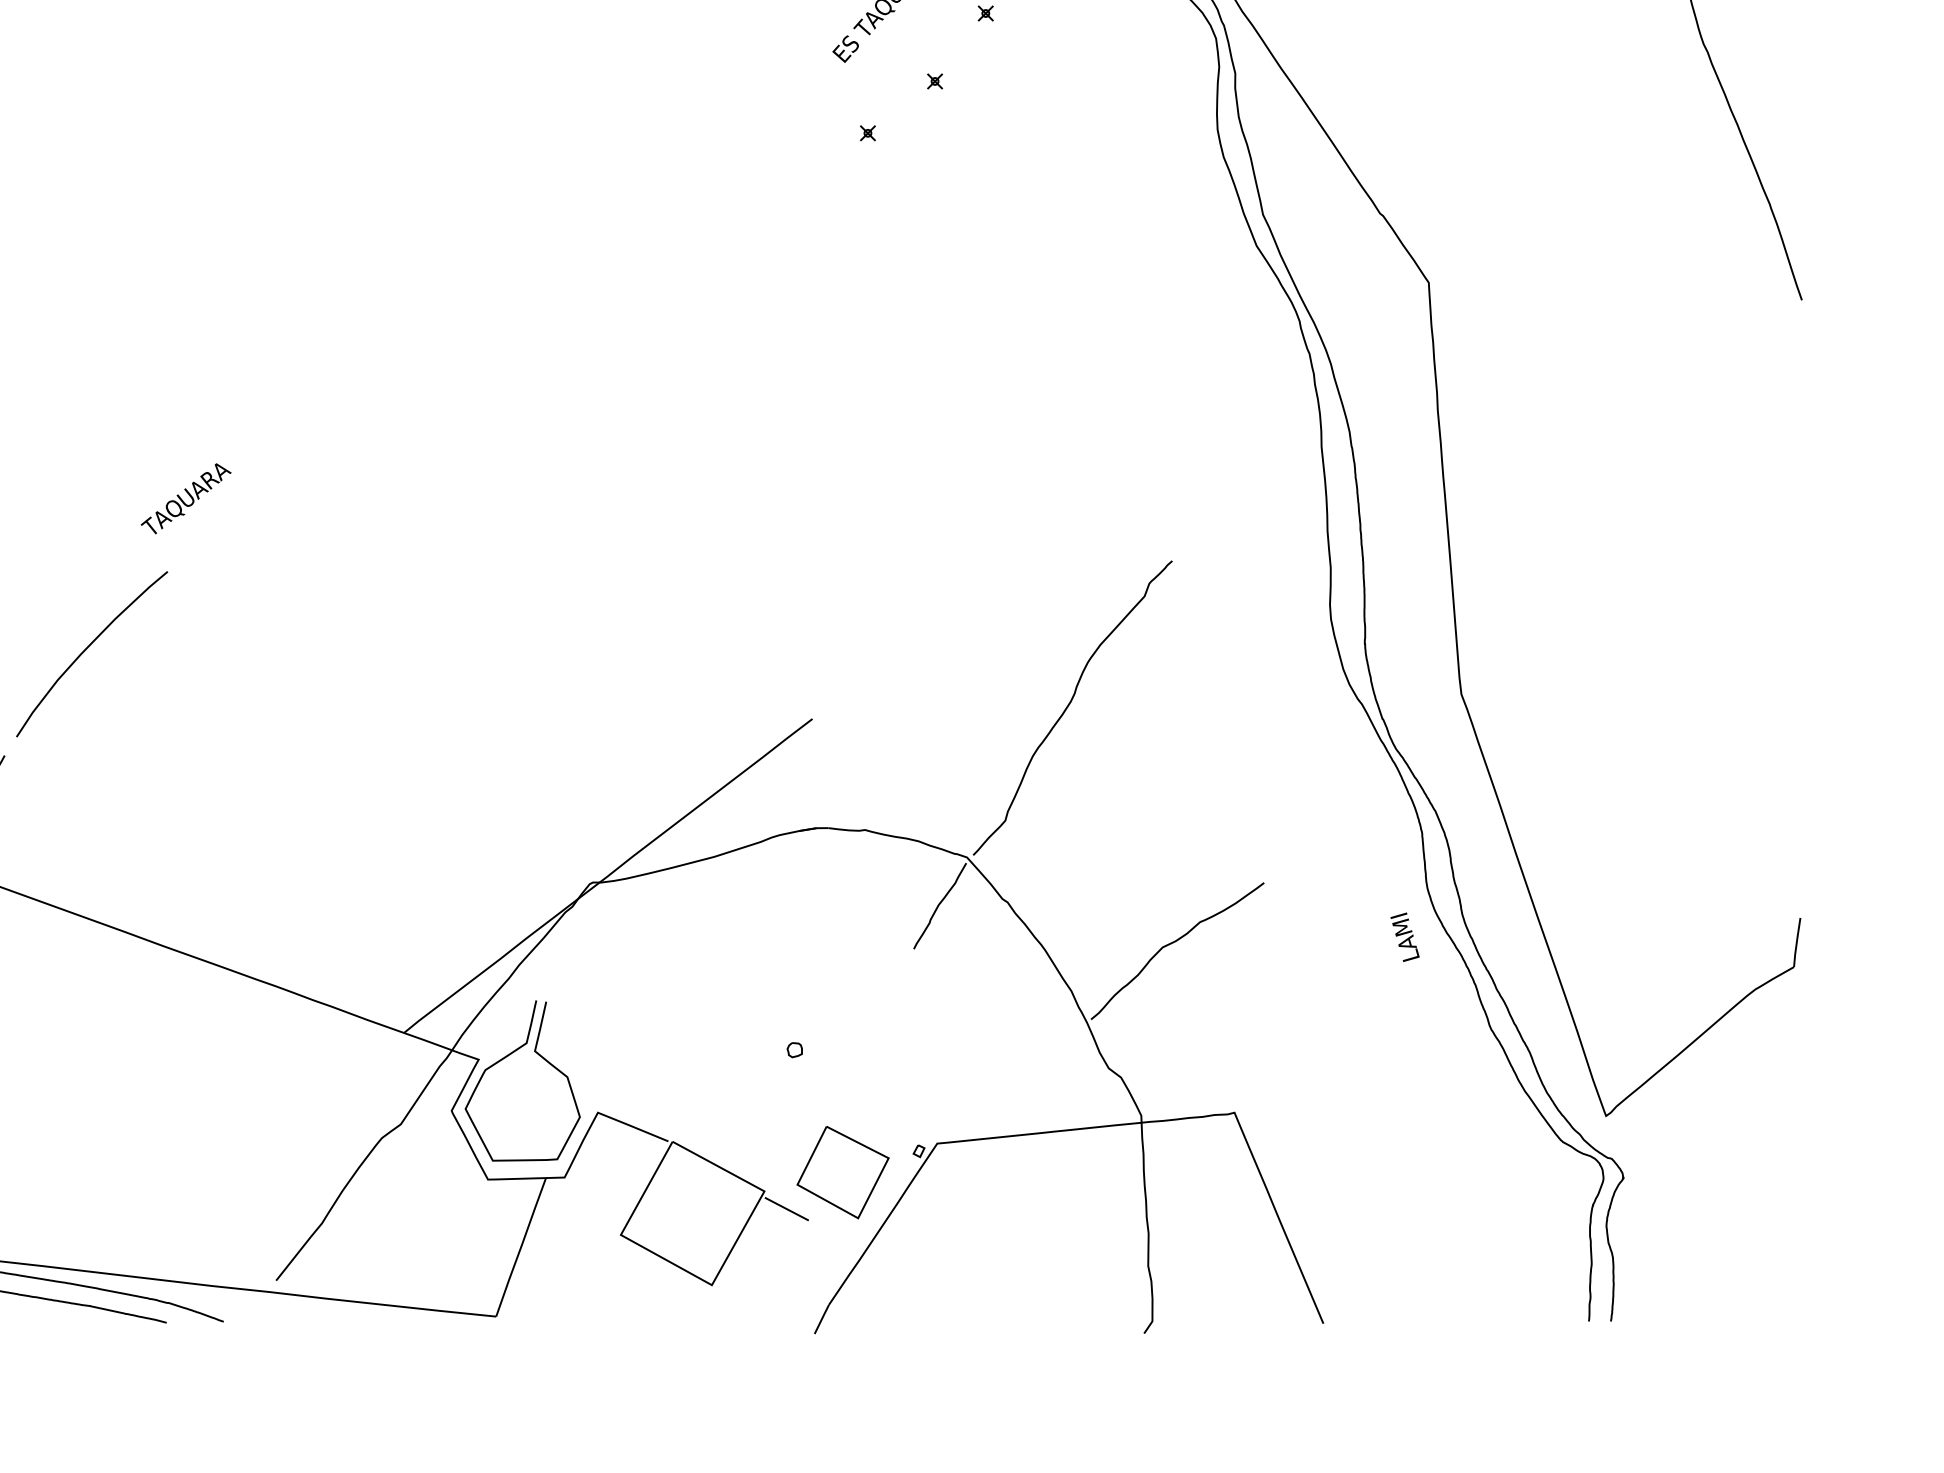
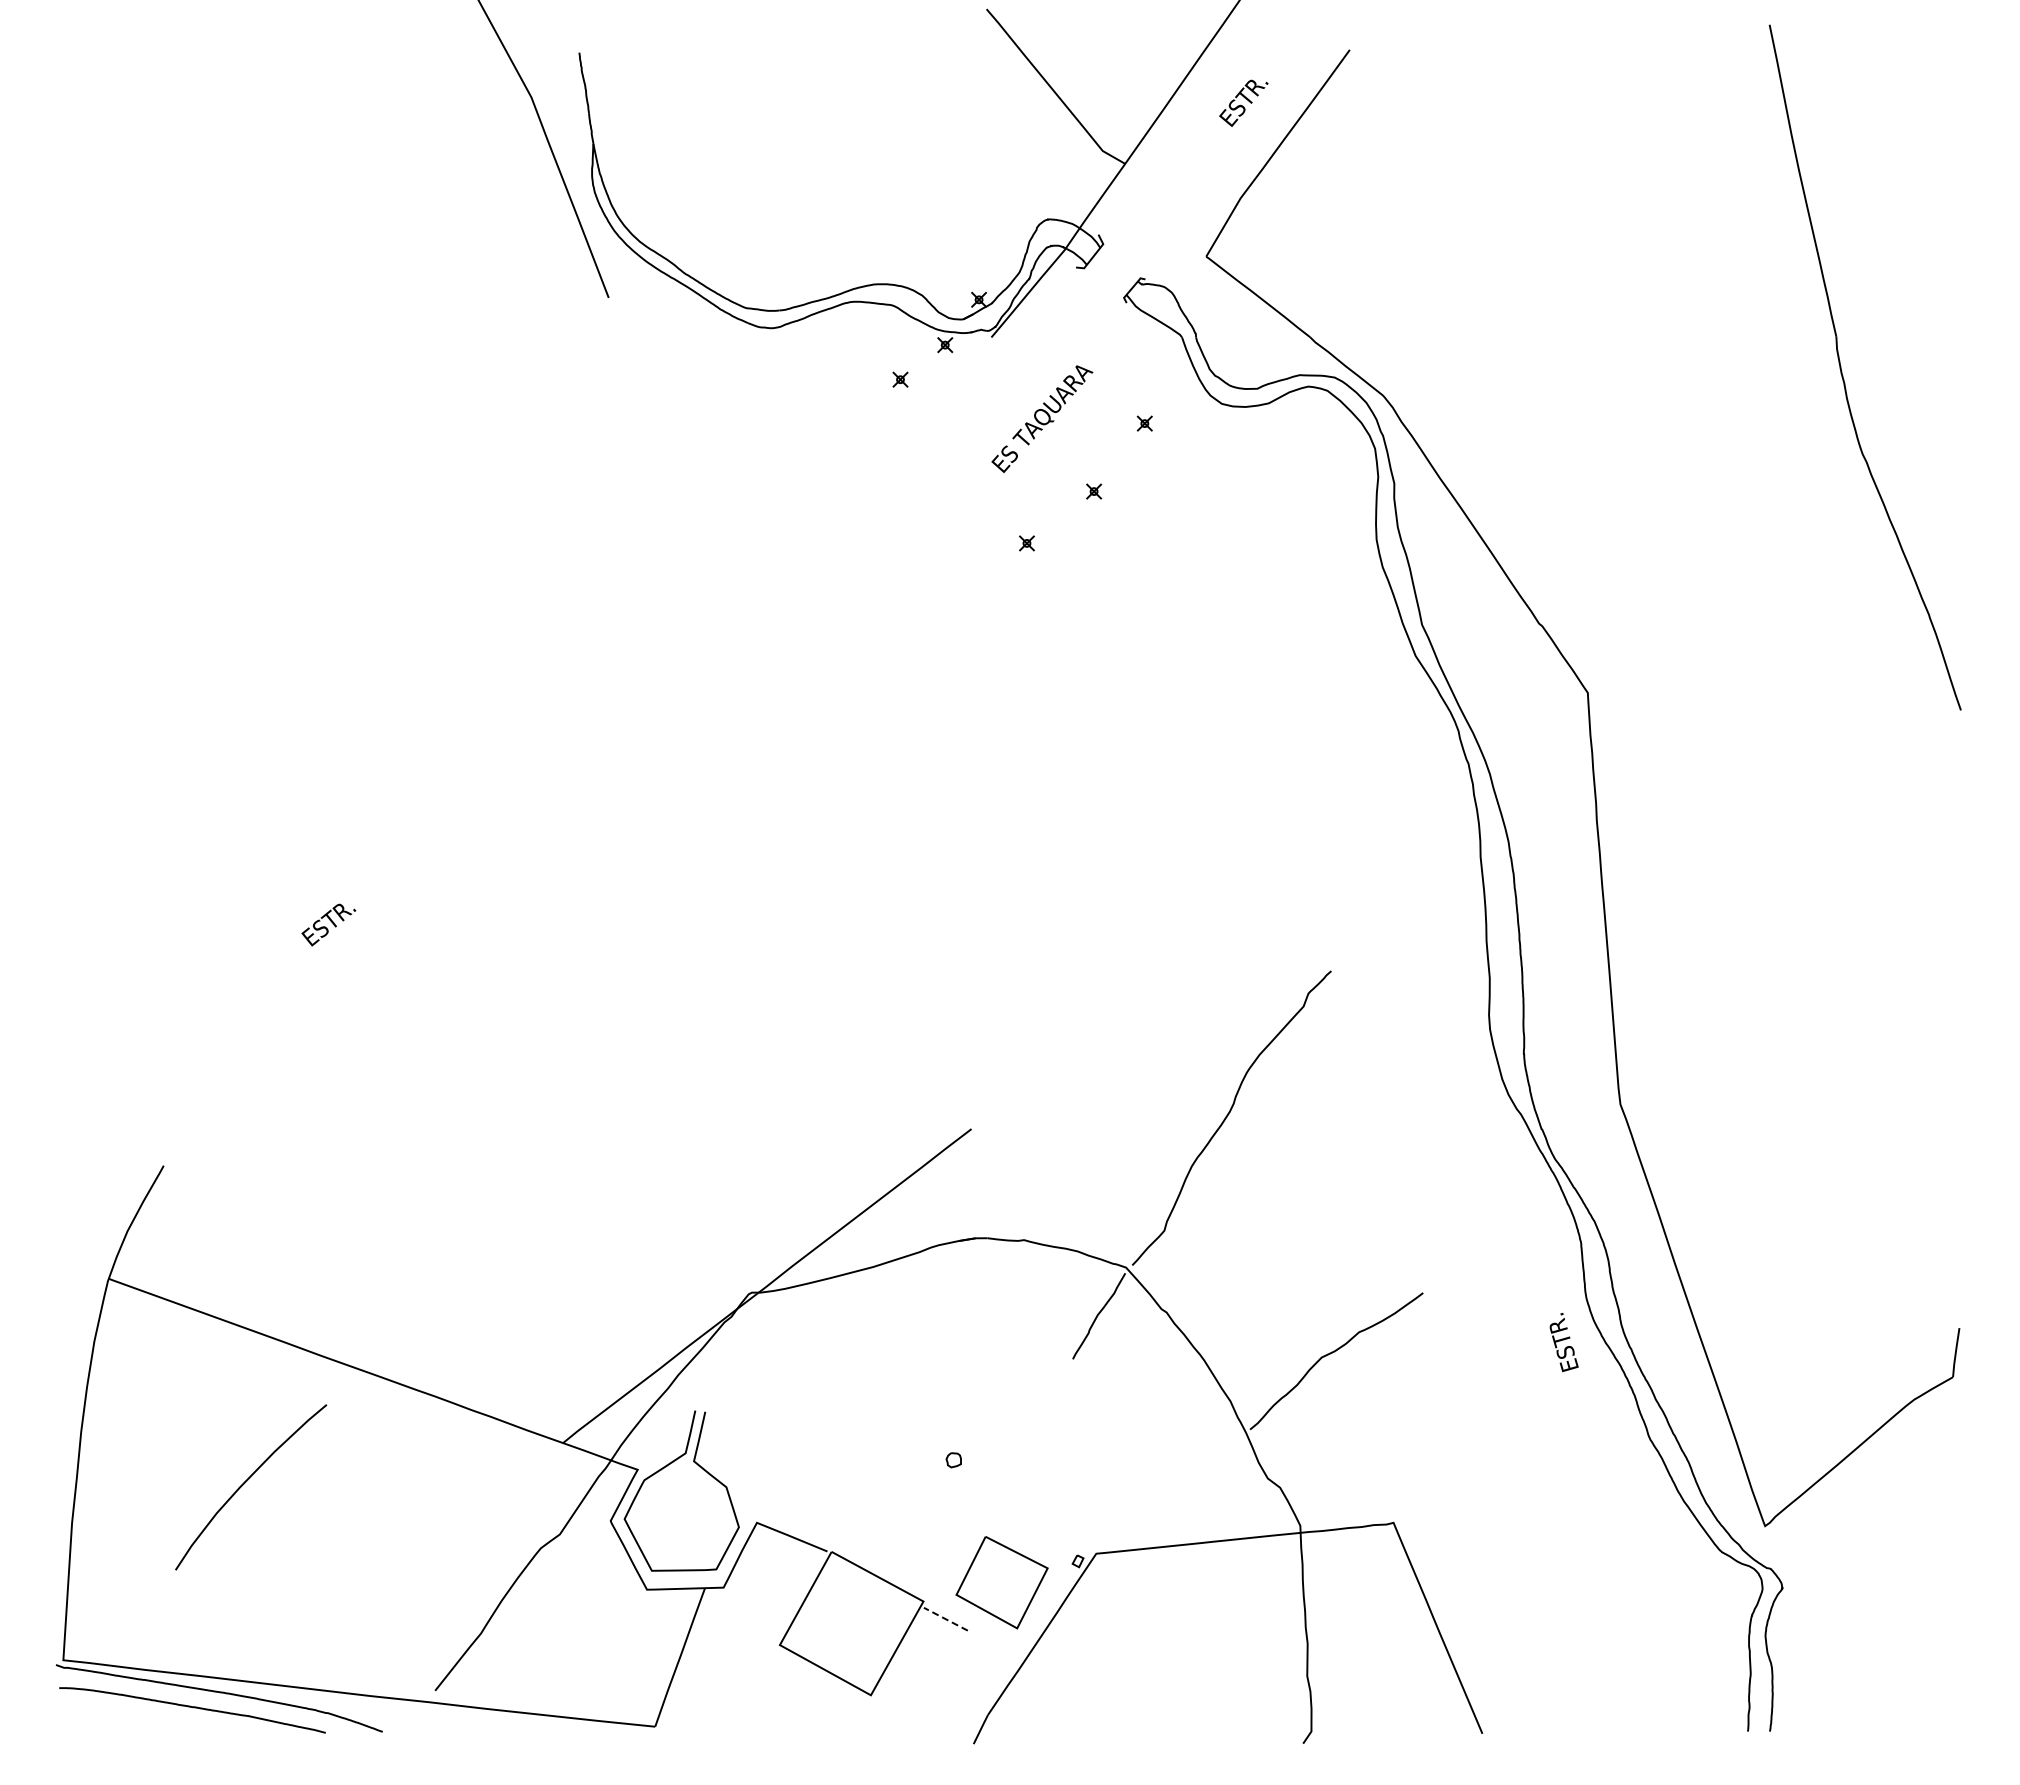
text: (185, 499) -> (344, 909), TAQUARA -> ESTR.
curve: (87, 649) -> (246, 1482), moved
text: (1403, 930) -> (1562, 1340), LAMI -> ESTR.
line: (786, 1209) -> (945, 1619), solid -> dashed

